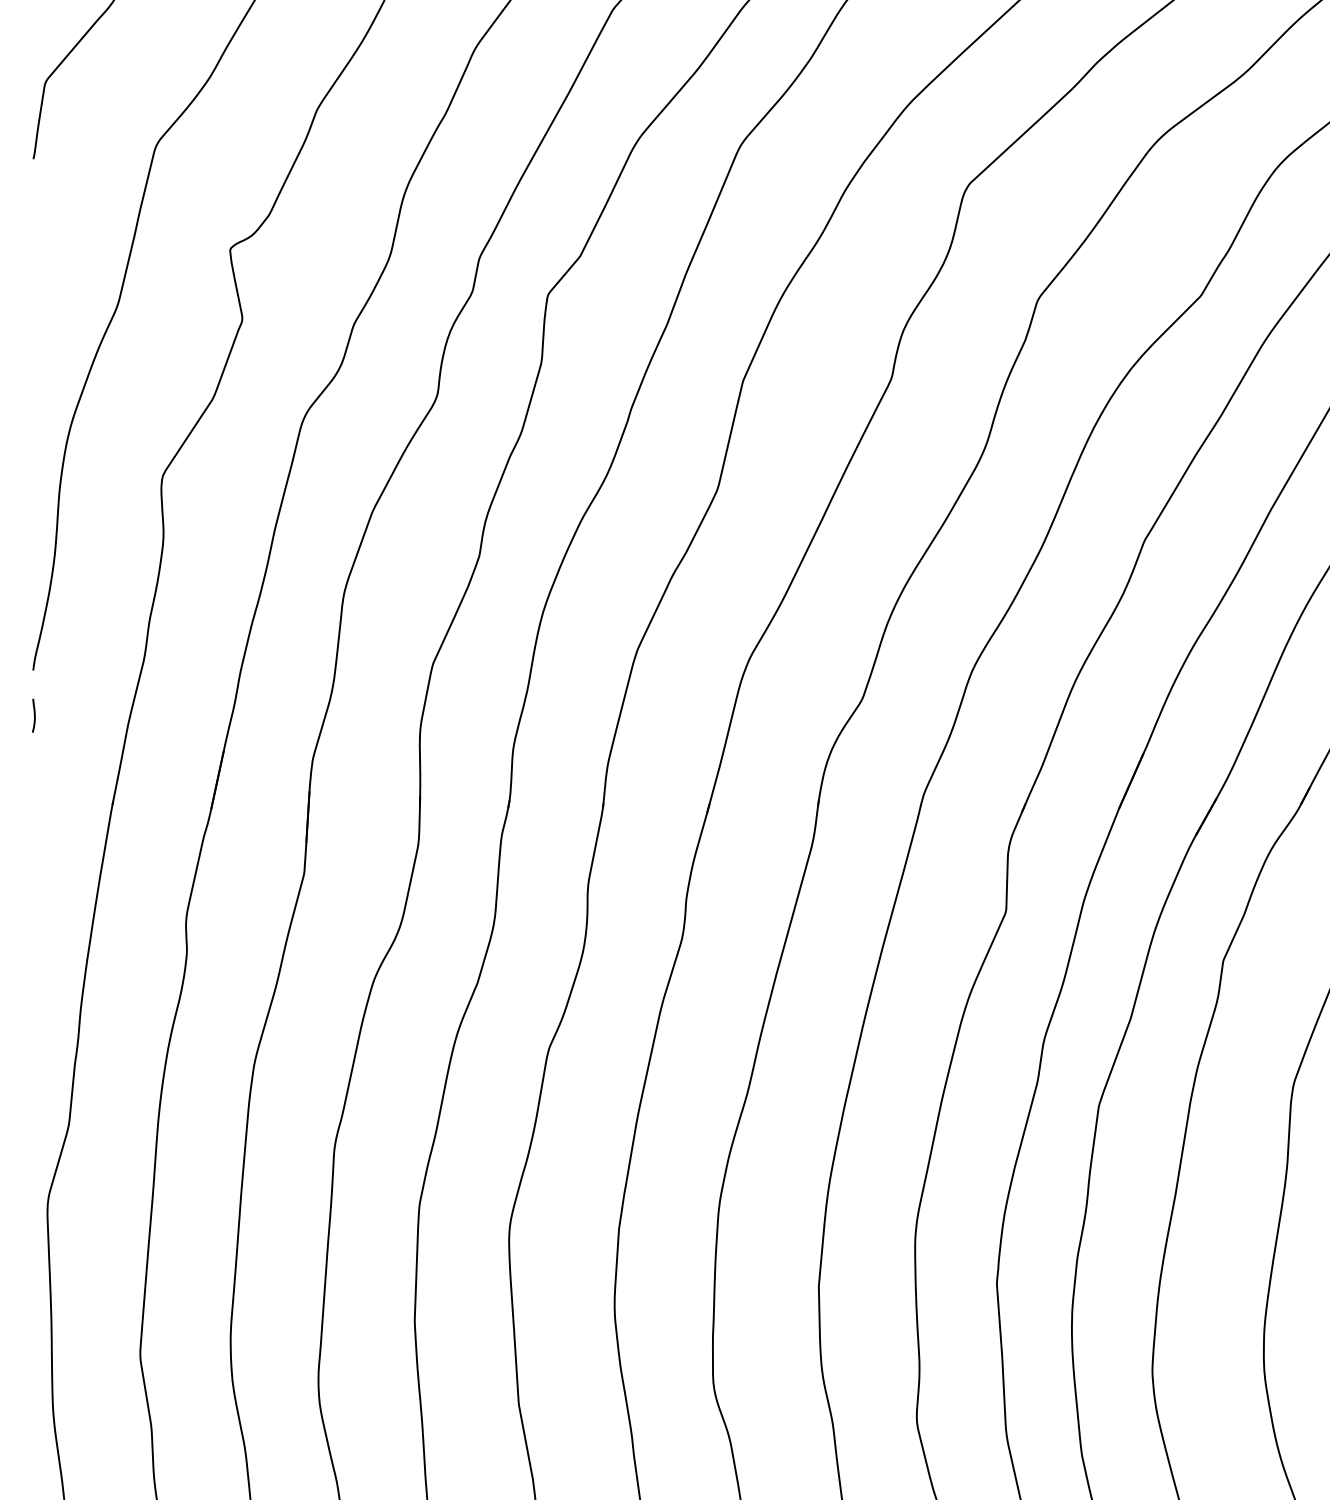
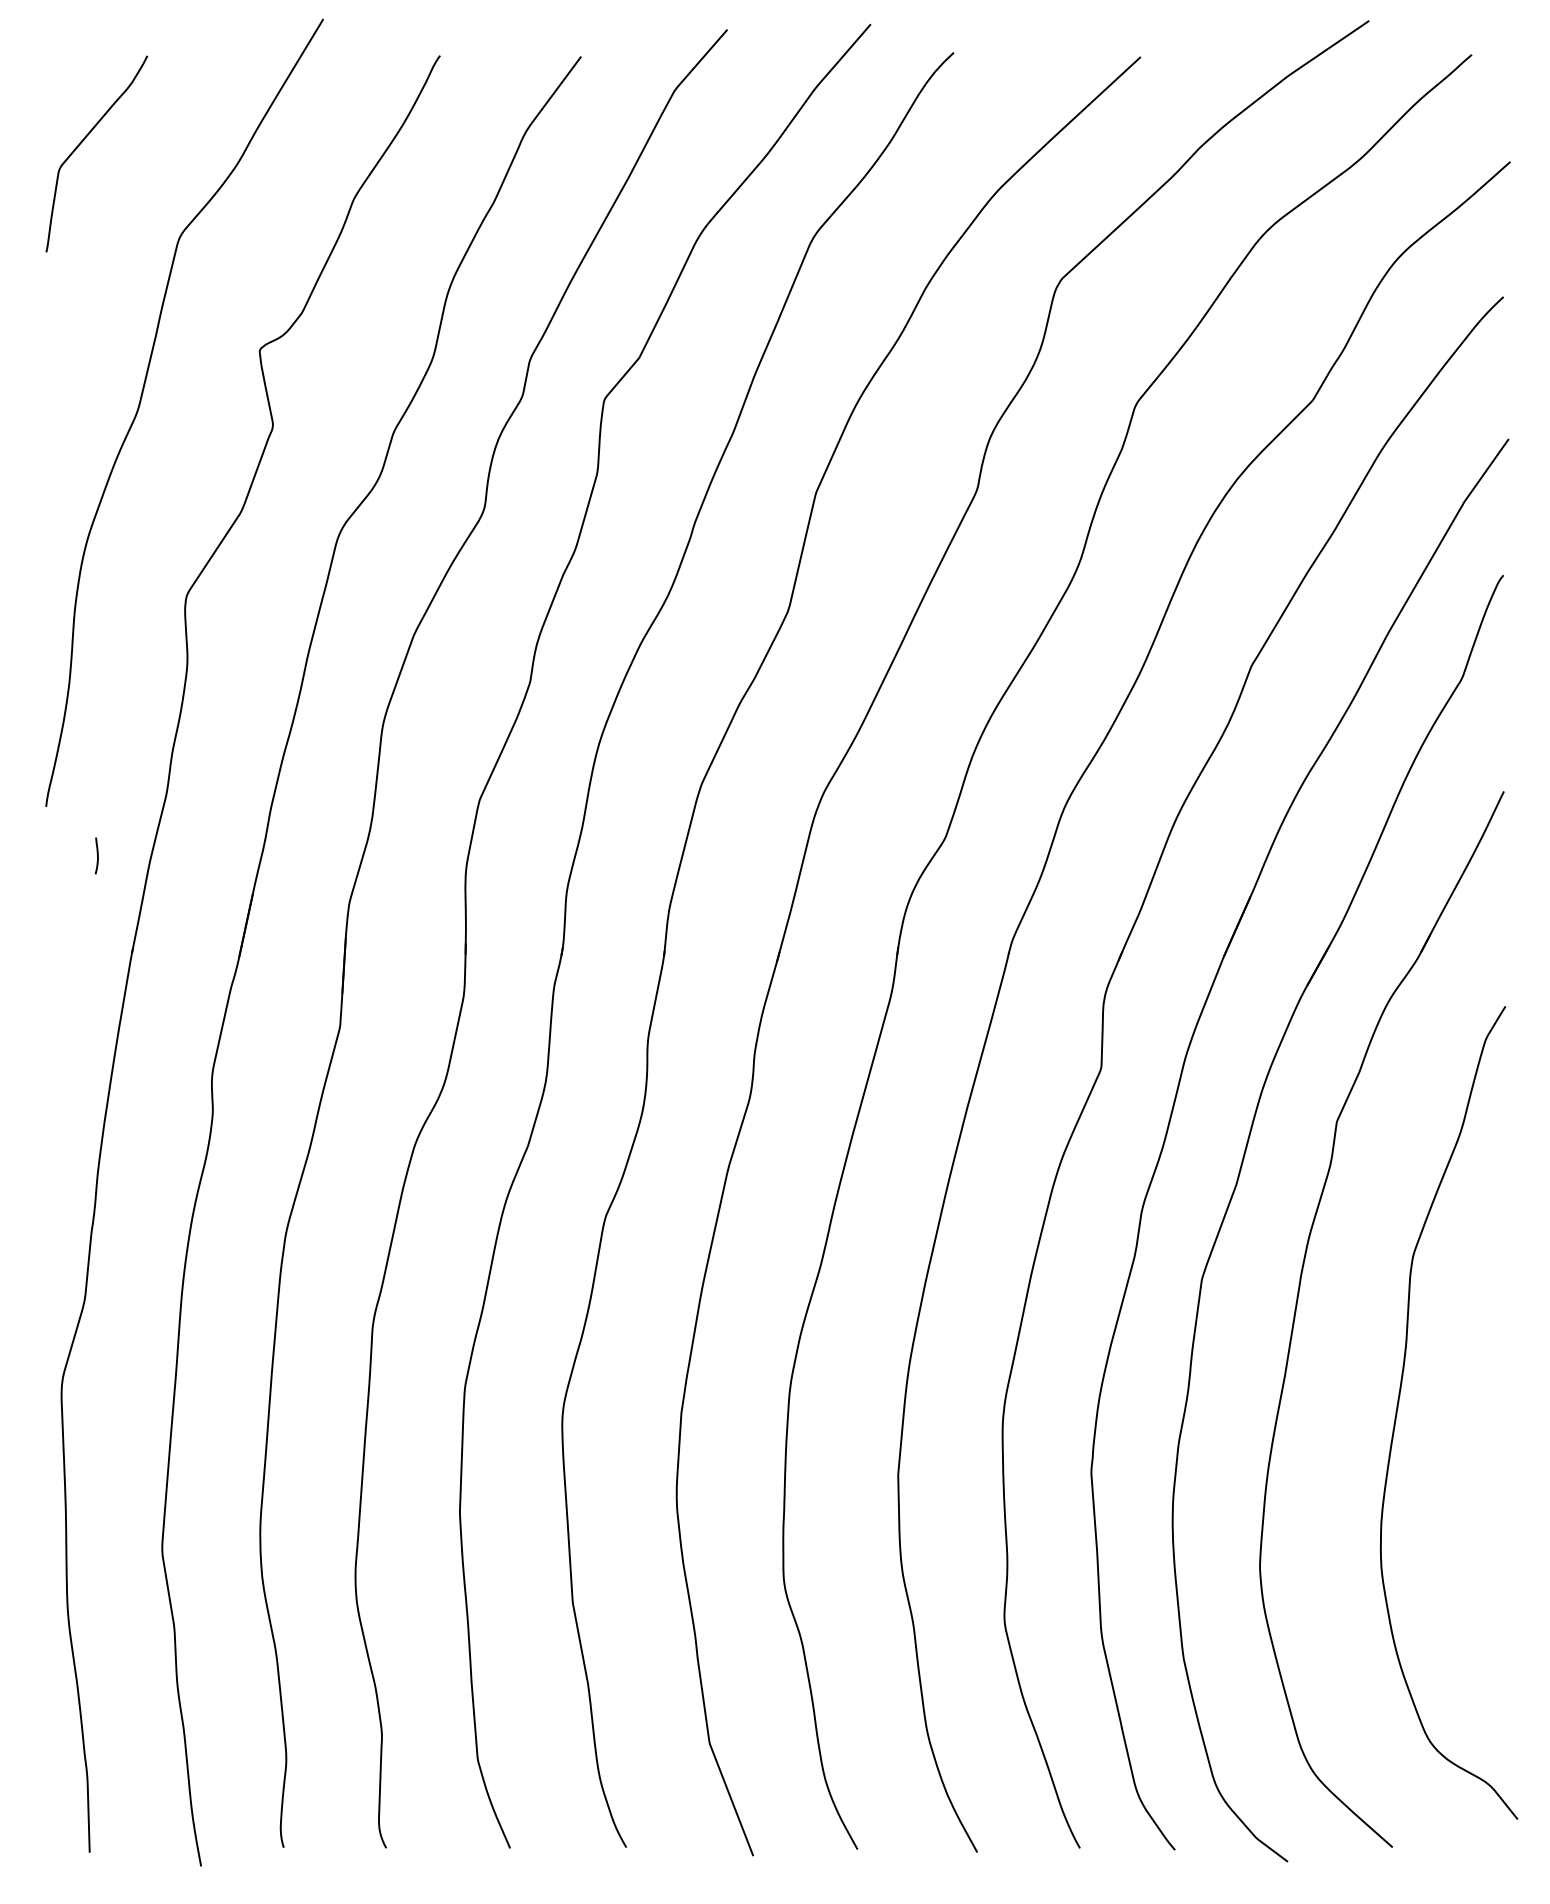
curve: (34, 715) -> (97, 855), moved

